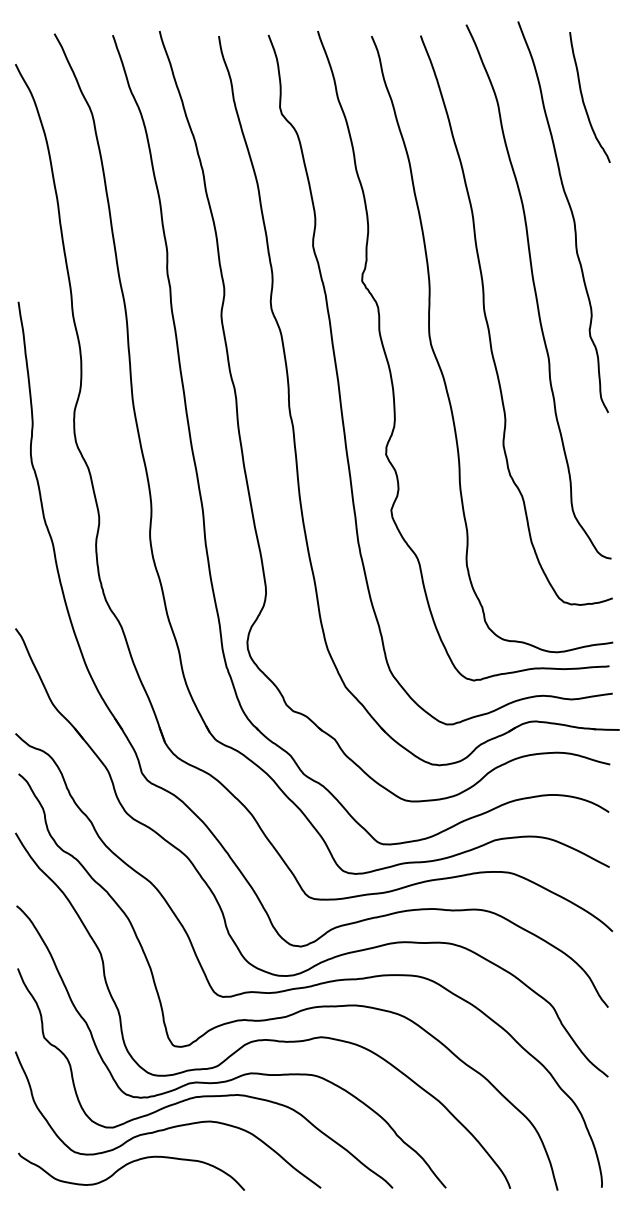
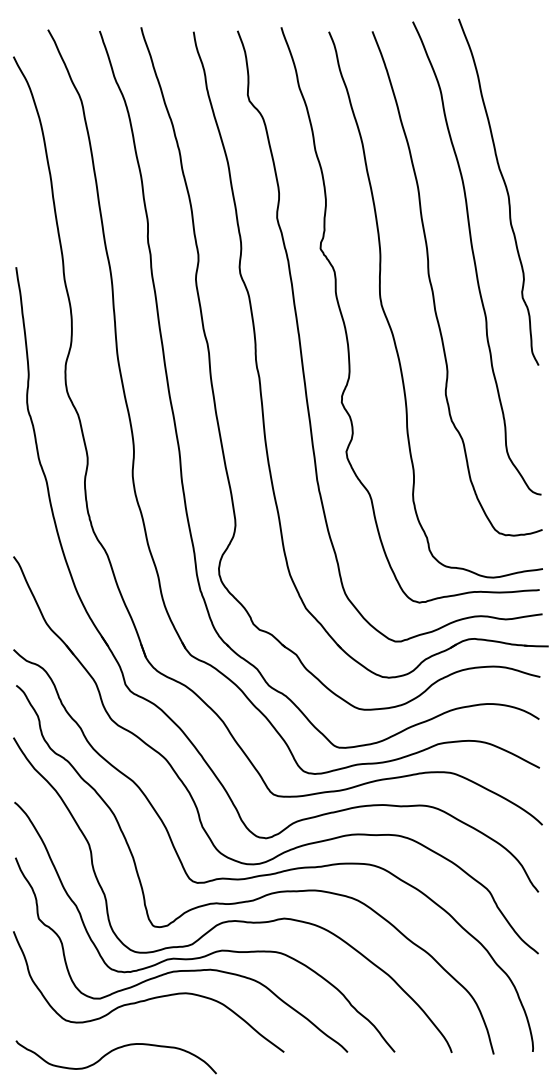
curve: (583, 97) -> (516, 86), removed
curve: (127, 1165) -> (112, 1051), moved

